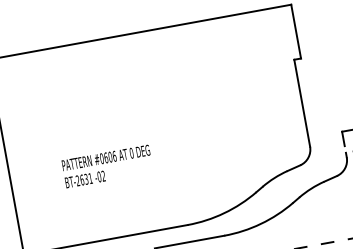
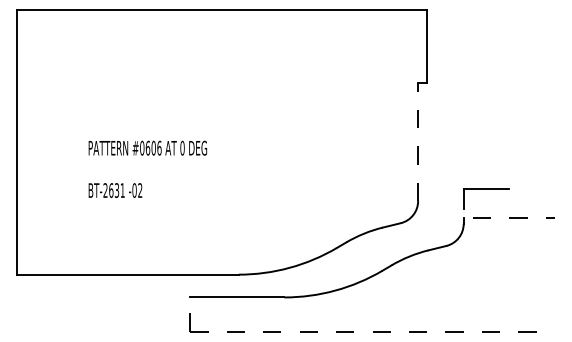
line: (302, 103) -> (418, 142), solid -> dashed
text: (105, 157) -> (147, 147), moved

